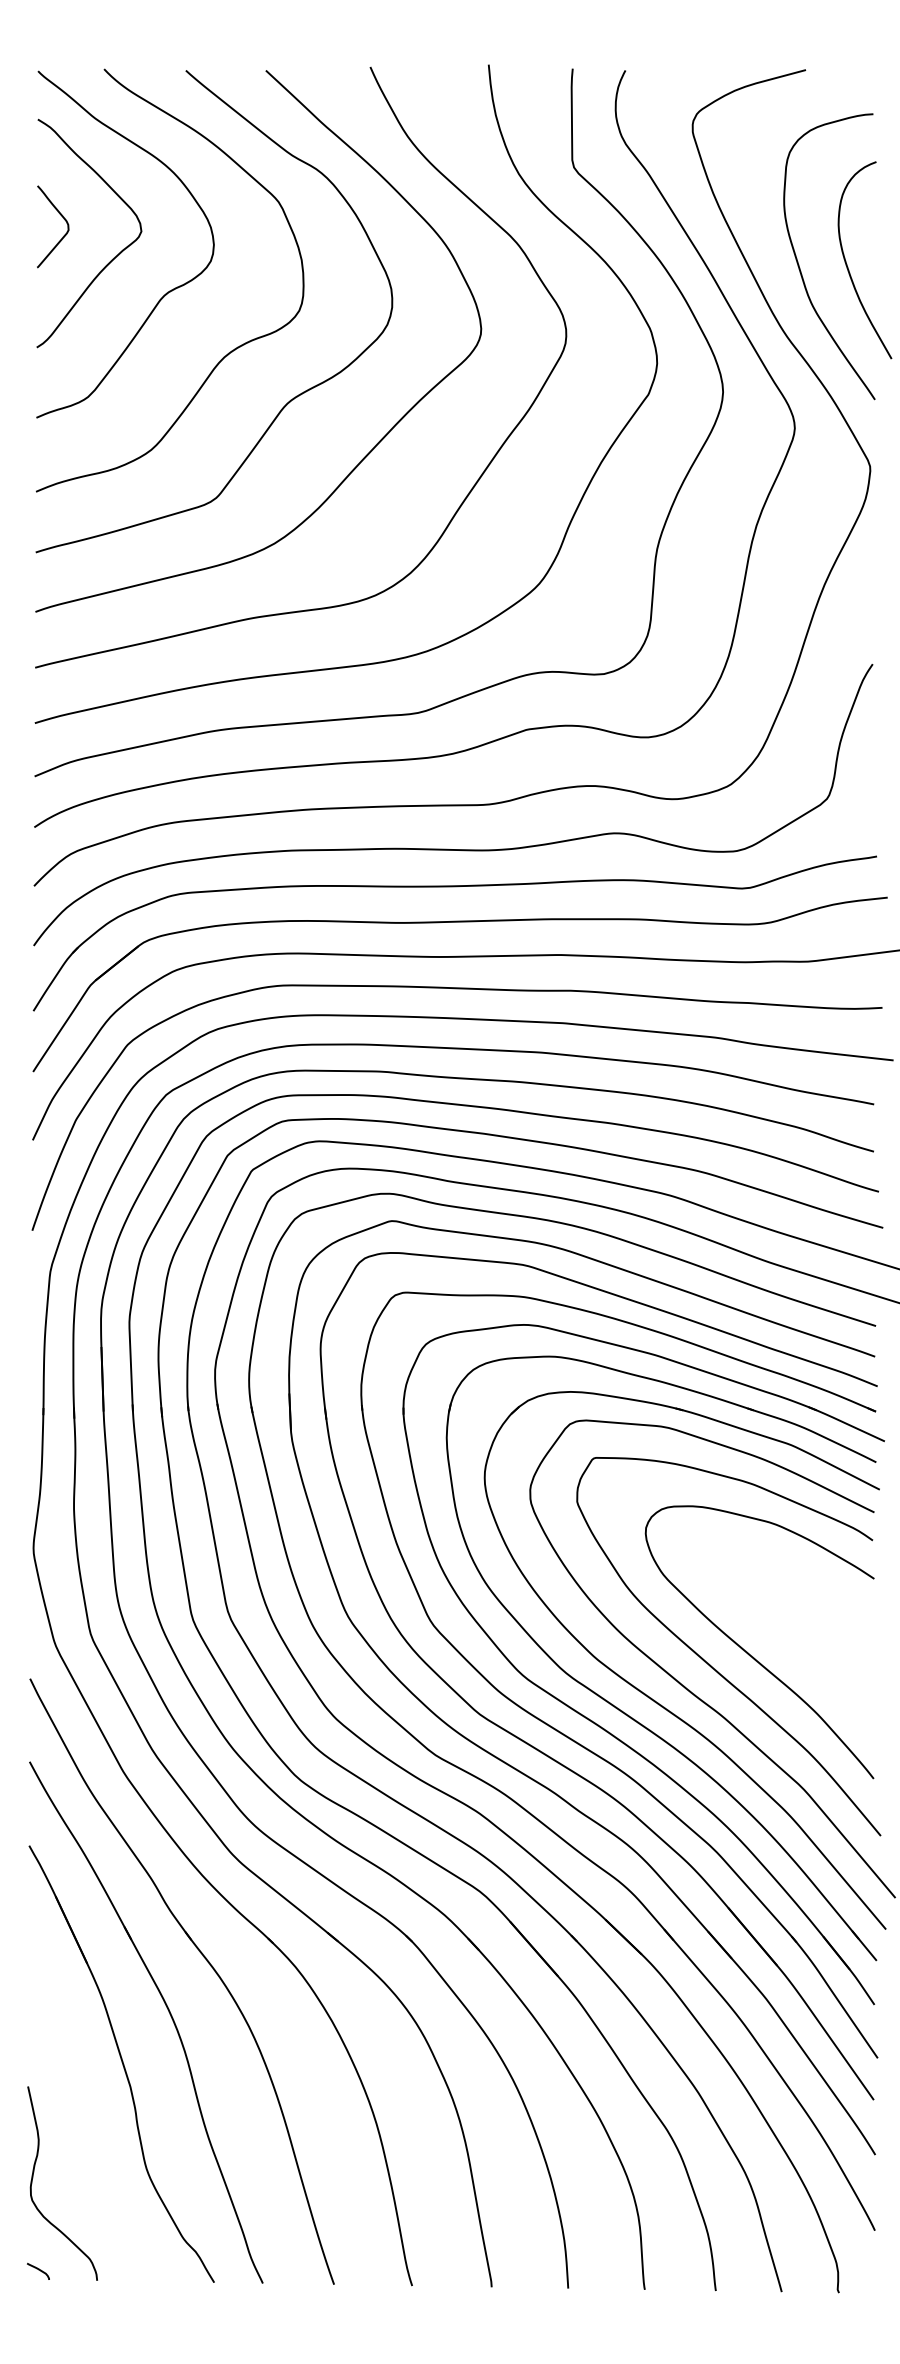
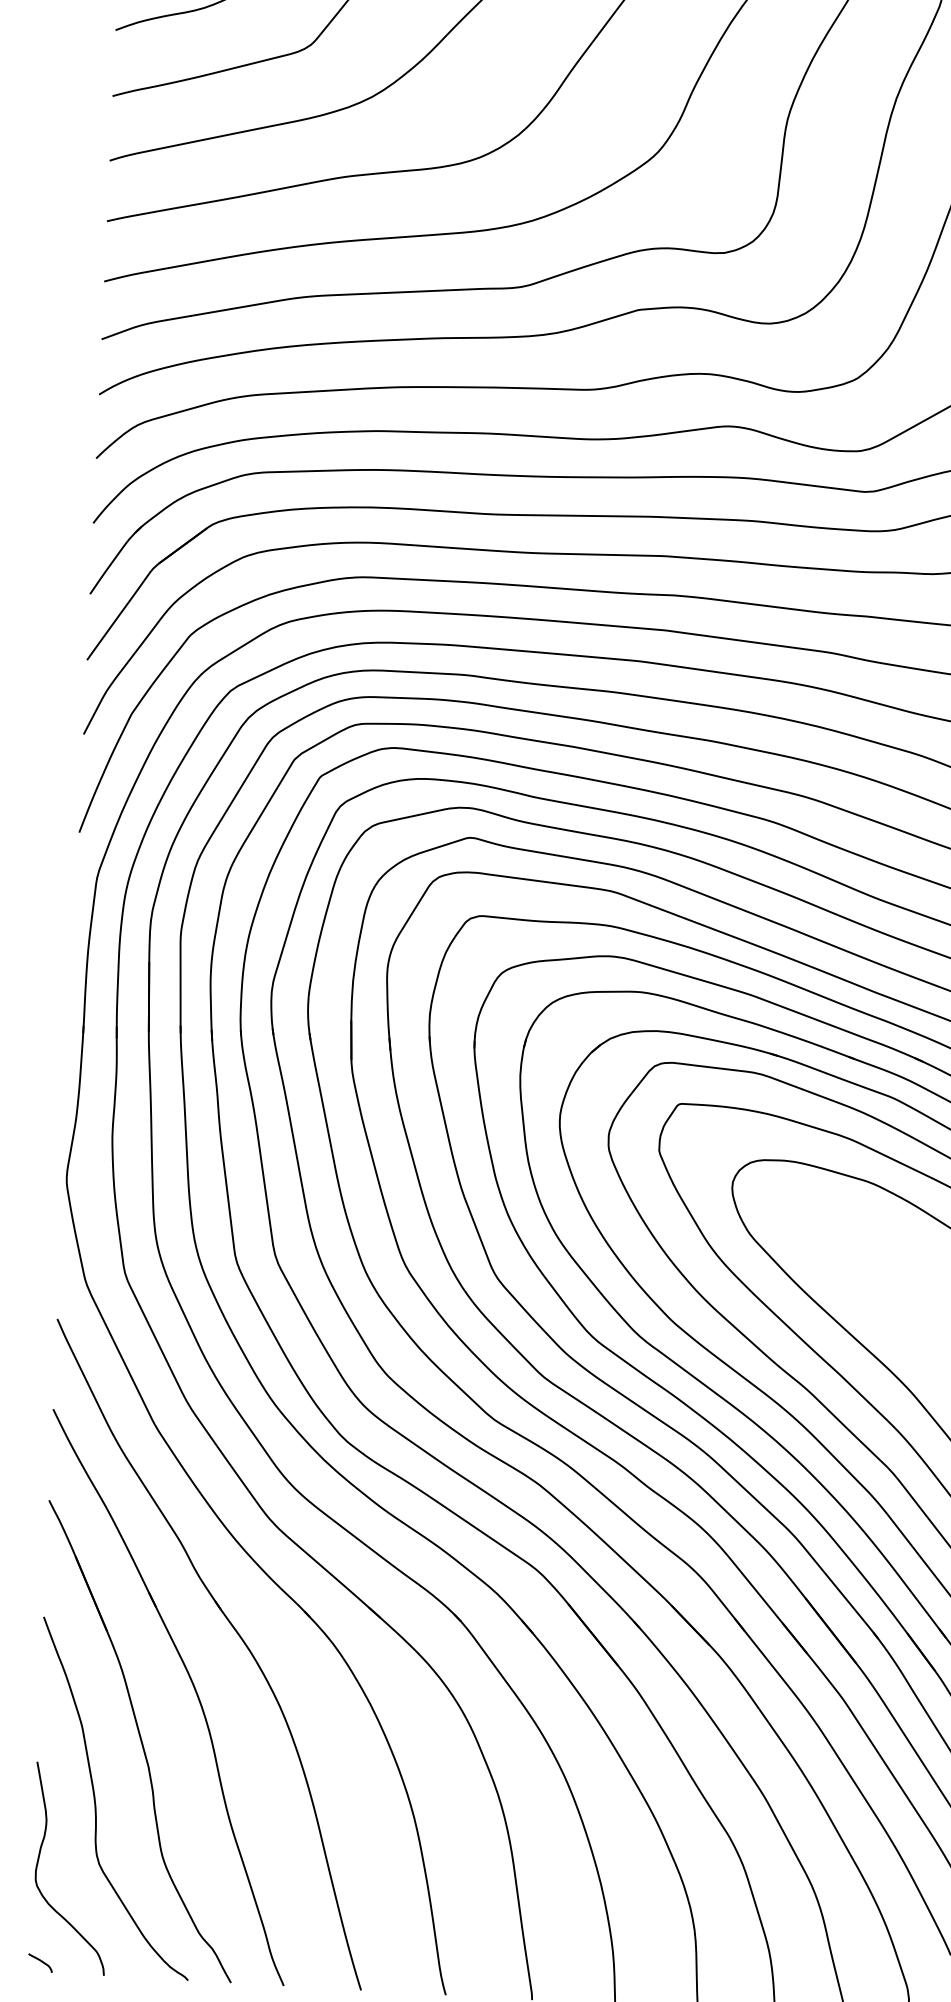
curve: (83, 2119) -> (96, 1800), added

